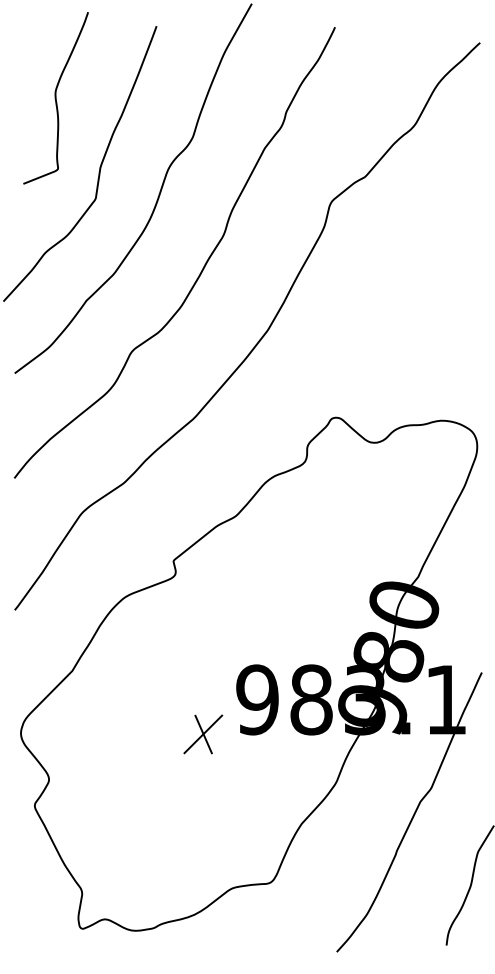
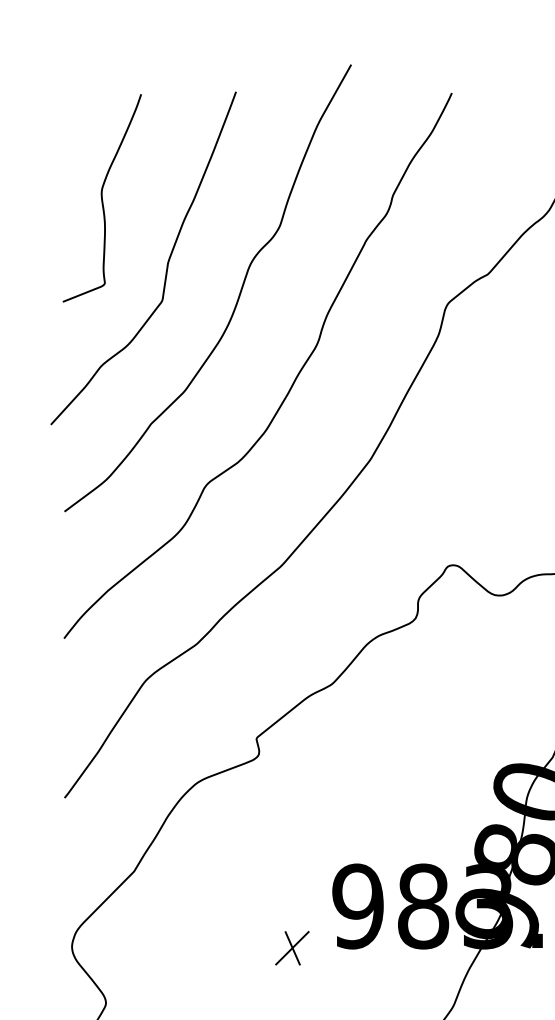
curve: (55, 98) -> (101, 198), moved
part: (202, 734) -> (291, 948), size x0.71

